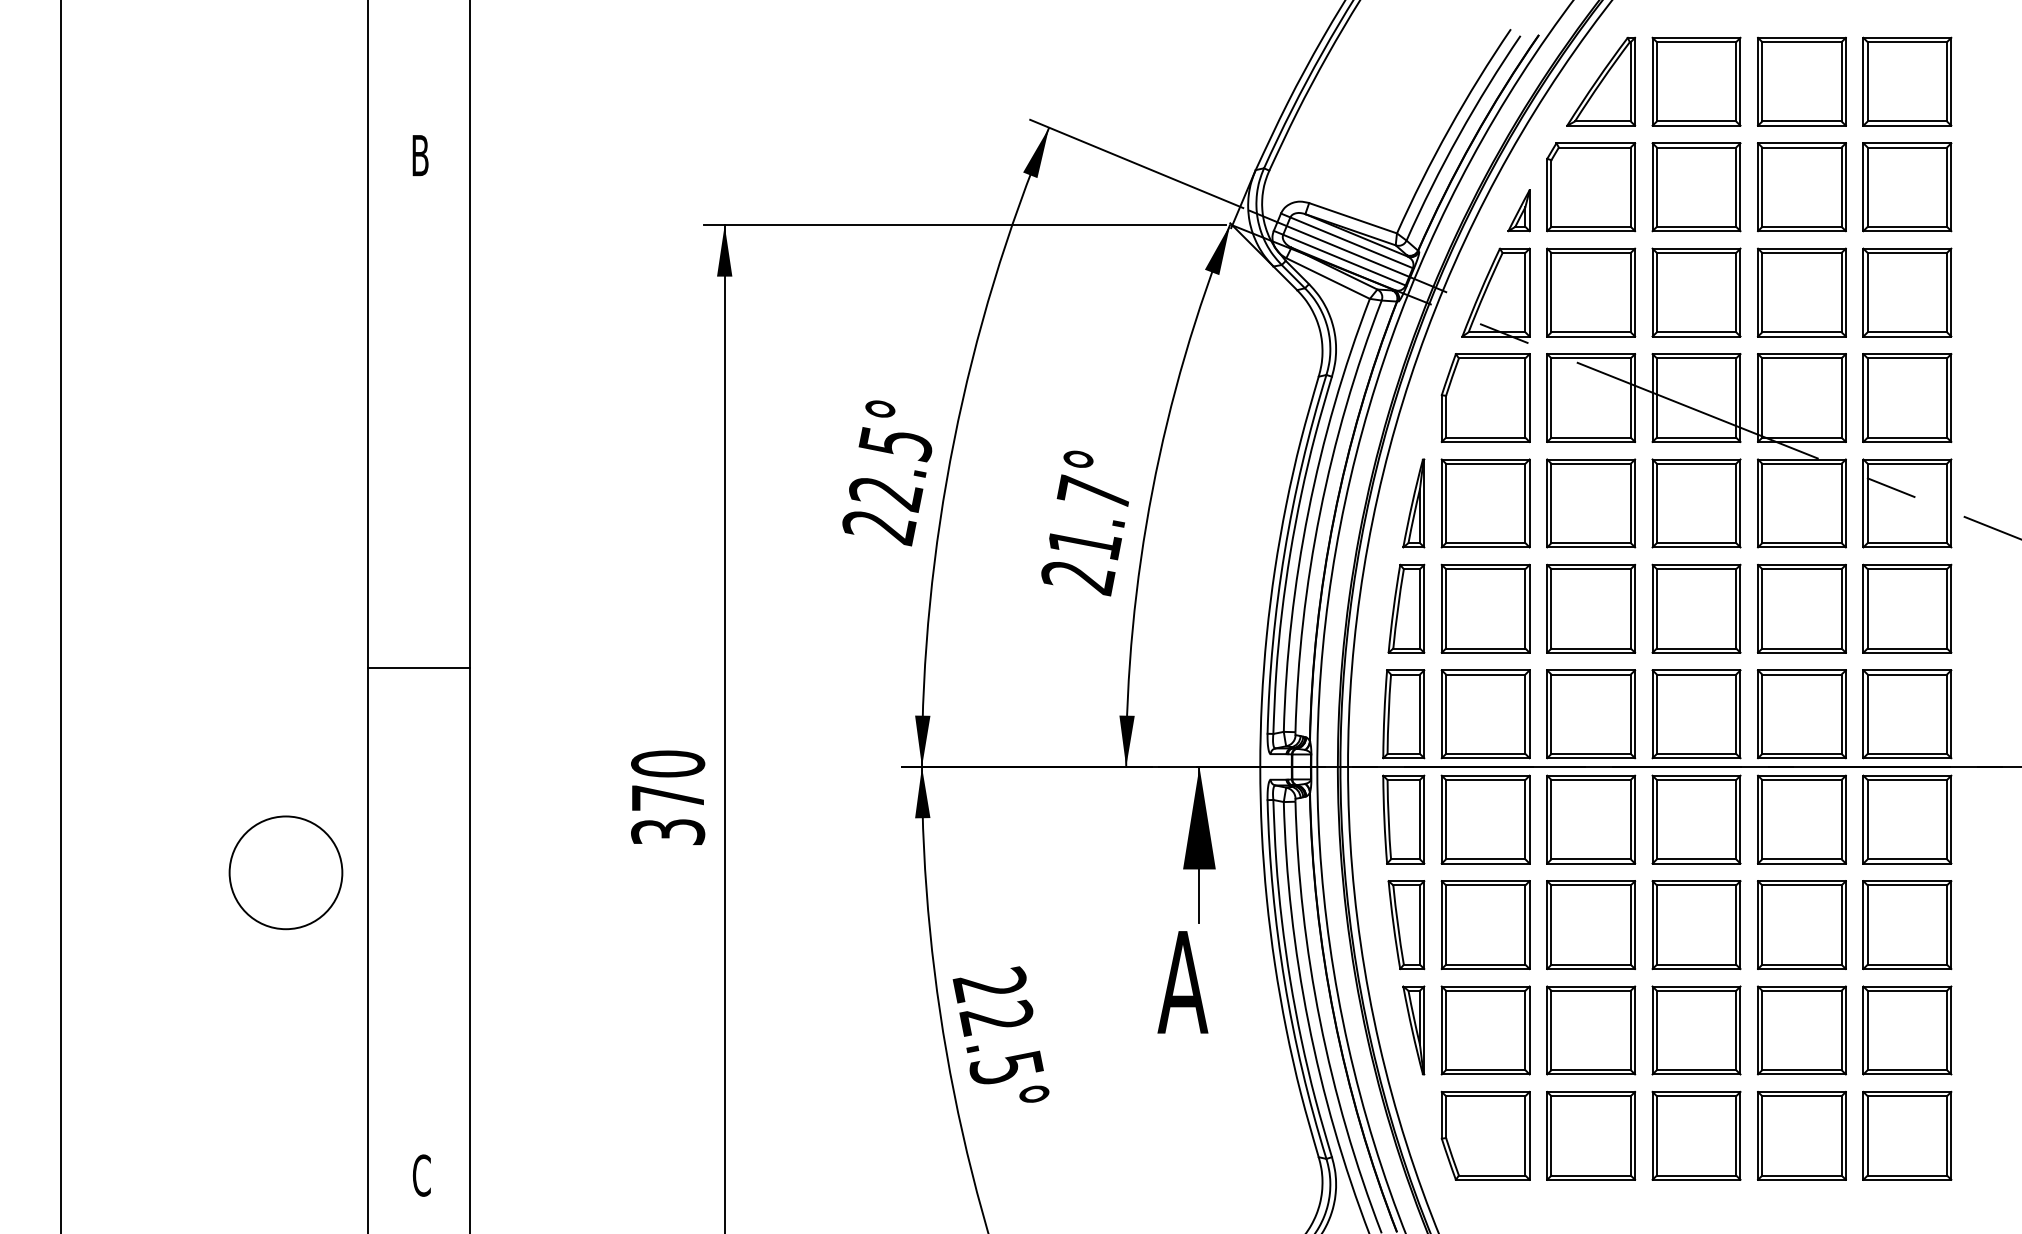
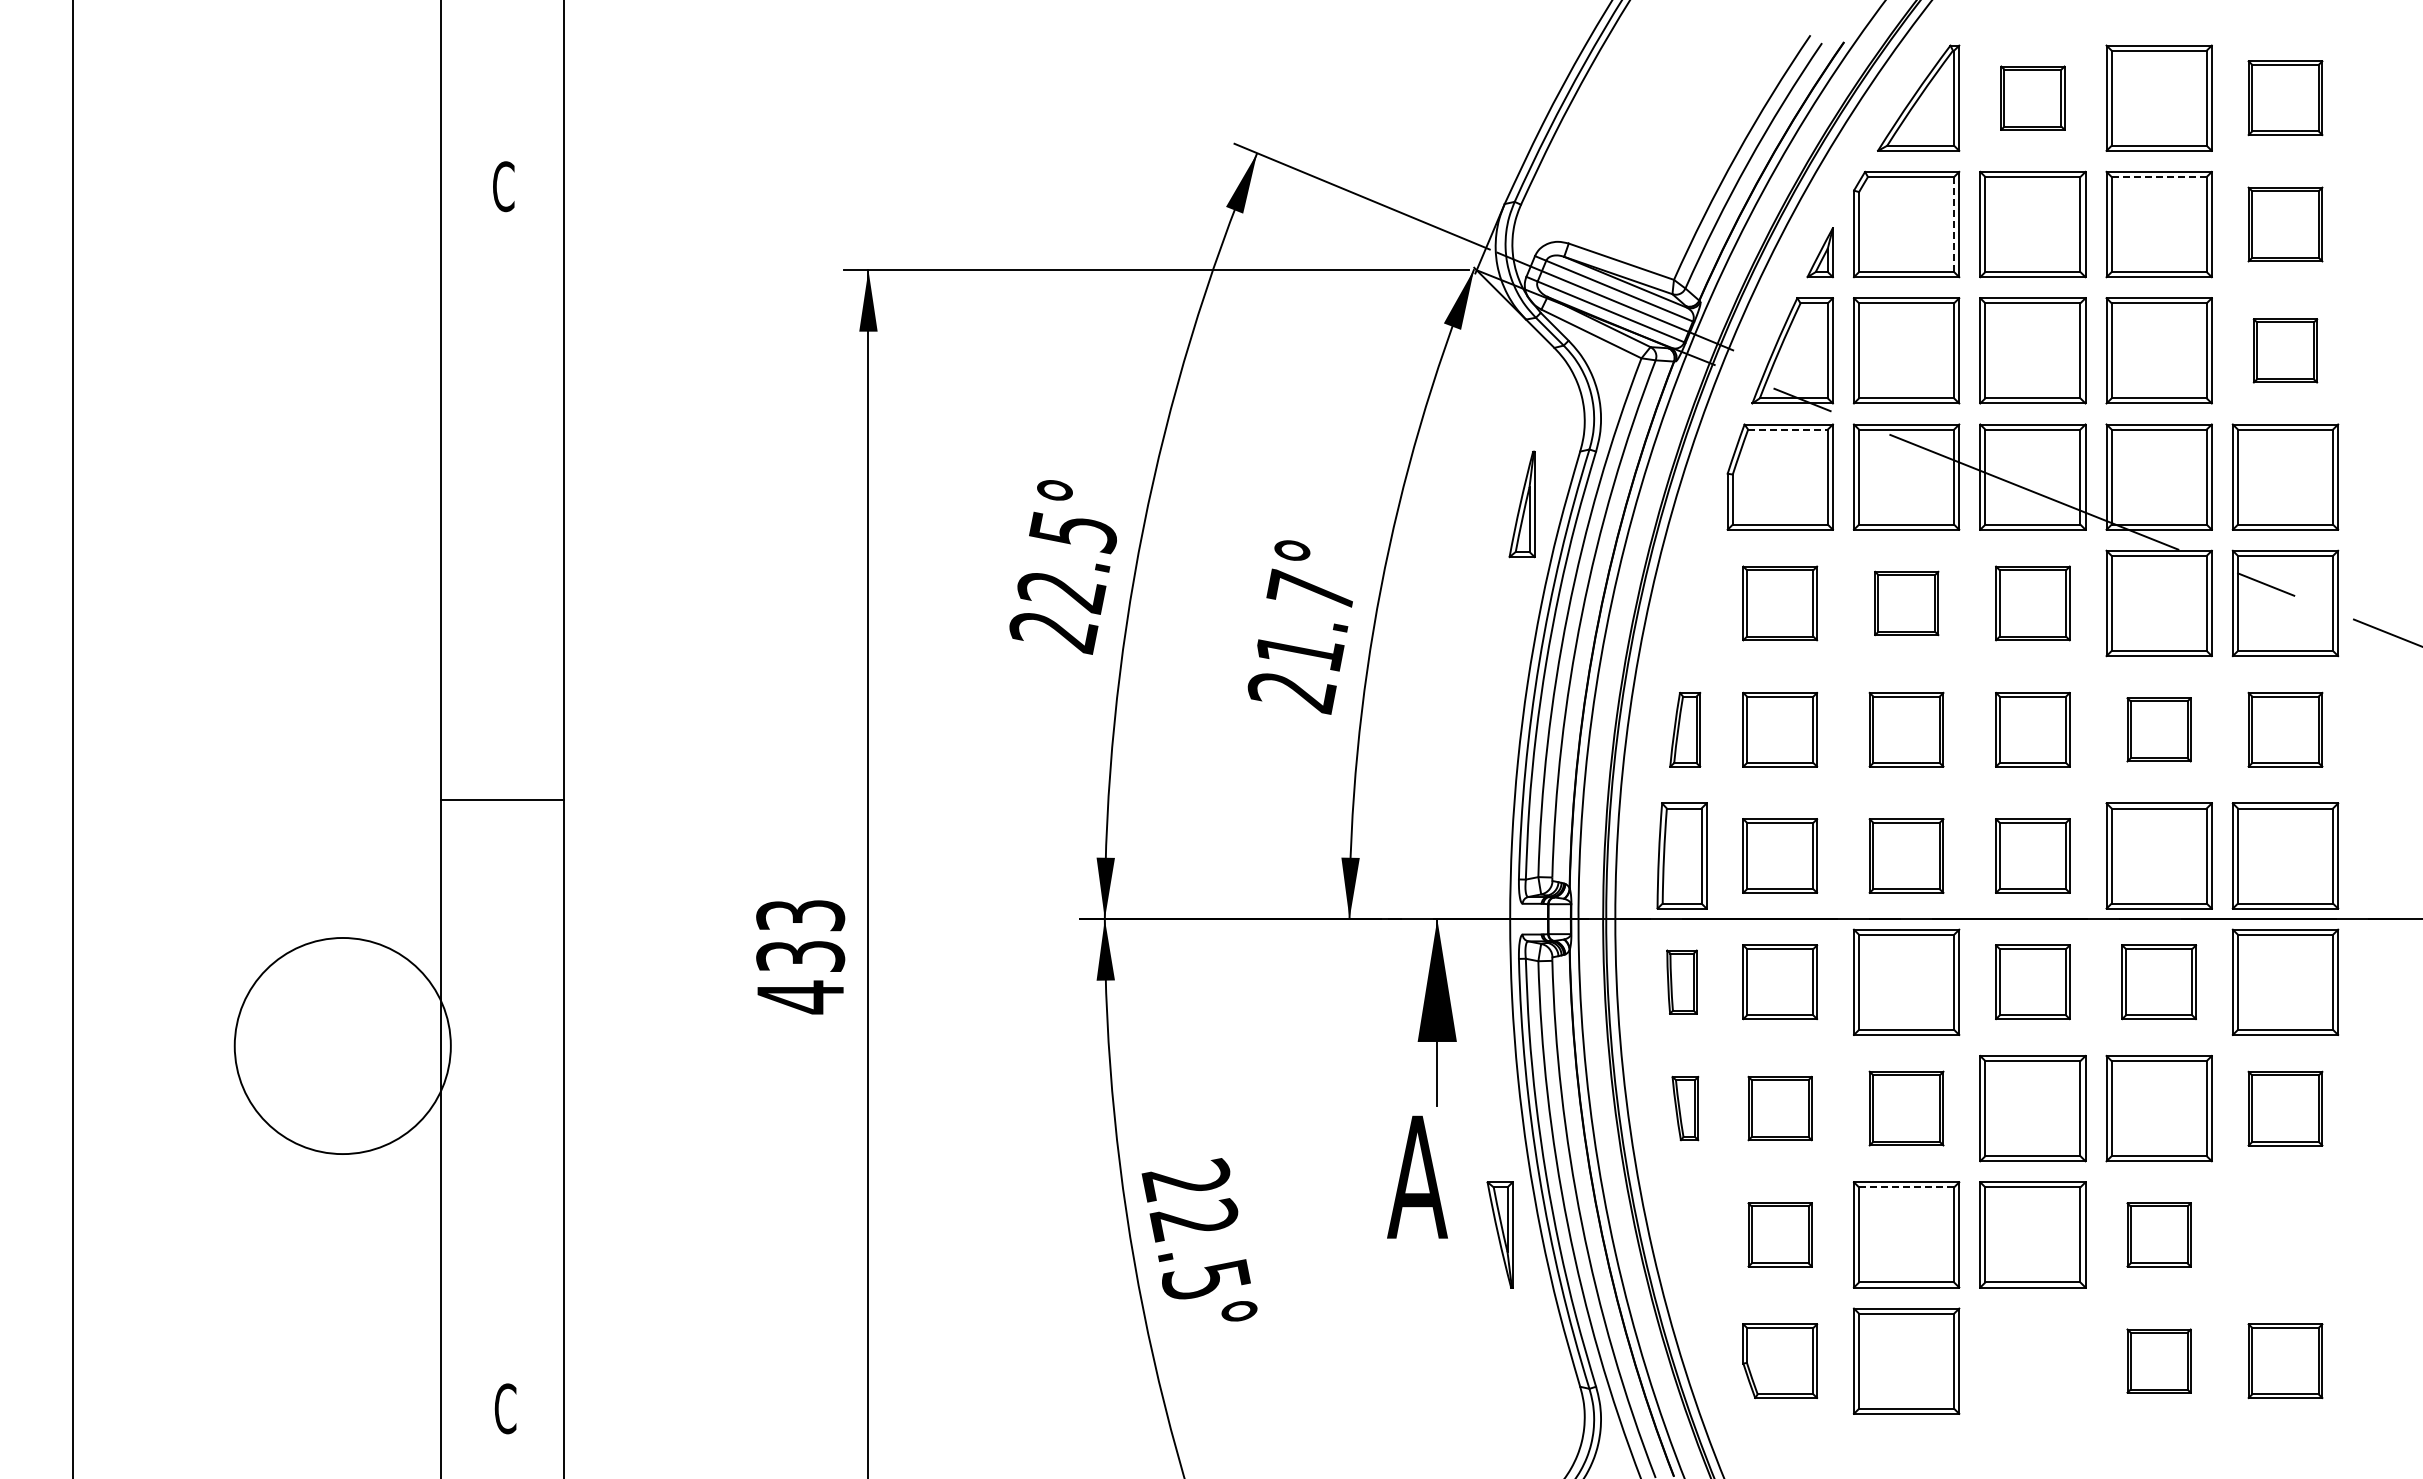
part: (1696, 81) -> (2032, 97), size x0.6
part: (1907, 81) -> (2285, 97), size x0.7
line: (1802, 147) -> (2159, 177), solid -> dashed
text: (420, 155) -> (503, 186), B -> C
line: (1631, 187) -> (1954, 224), solid -> dashed
part: (1907, 187) -> (2285, 224), size x0.7
part: (1907, 292) -> (2285, 350), size x0.6
line: (1492, 358) -> (1788, 429), solid -> dashed
part: (1413, 503) -> (1521, 504), moved
part: (1485, 503) -> (1779, 603), size x0.7
part: (1591, 503) -> (1906, 603), size x0.6
part: (1696, 503) -> (2032, 603), size x0.7
part: (1405, 608) -> (1684, 729), size x0.7
part: (1485, 608) -> (1779, 729), size x0.7
part: (1591, 608) -> (1906, 729), size x0.7
part: (1696, 608) -> (2032, 729), size x0.7
part: (1801, 608) -> (2158, 729), size x0.6
part: (1907, 608) -> (2285, 729), size x0.7
part: (1485, 713) -> (1779, 855), size x0.7
part: (1591, 713) -> (1906, 855), size x0.7
part: (1696, 713) -> (2032, 855), size x0.7
text: (667, 798) -> (800, 956), 370 -> 433
part: (1403, 818) -> (1681, 981), size x0.6
part: (1485, 818) -> (1779, 981), size x0.7
part: (1696, 818) -> (2032, 981), size x0.7
part: (1801, 818) -> (2158, 981), size x0.7
circle: (285, 872) -> (342, 1045), size x1.6
part: (1406, 924) -> (1685, 1108), size x0.6
part: (1485, 924) -> (1779, 1108), size x0.6
part: (1591, 924) -> (1906, 1108), size x0.7
part: (1907, 924) -> (2285, 1108), size x0.7
line: (1591, 990) -> (1906, 1187), solid -> dashed
part: (1413, 1030) -> (1499, 1234), moved
part: (1485, 1030) -> (1779, 1234), size x0.6
part: (1801, 1030) -> (2158, 1234), size x0.6
part: (1907, 1030) -> (2285, 1234), removed
part: (1485, 1135) -> (1779, 1360), size x0.7
part: (1696, 1135) -> (2032, 1360), removed
part: (1801, 1135) -> (2158, 1360), size x0.6
part: (1907, 1135) -> (2285, 1360), size x0.7

